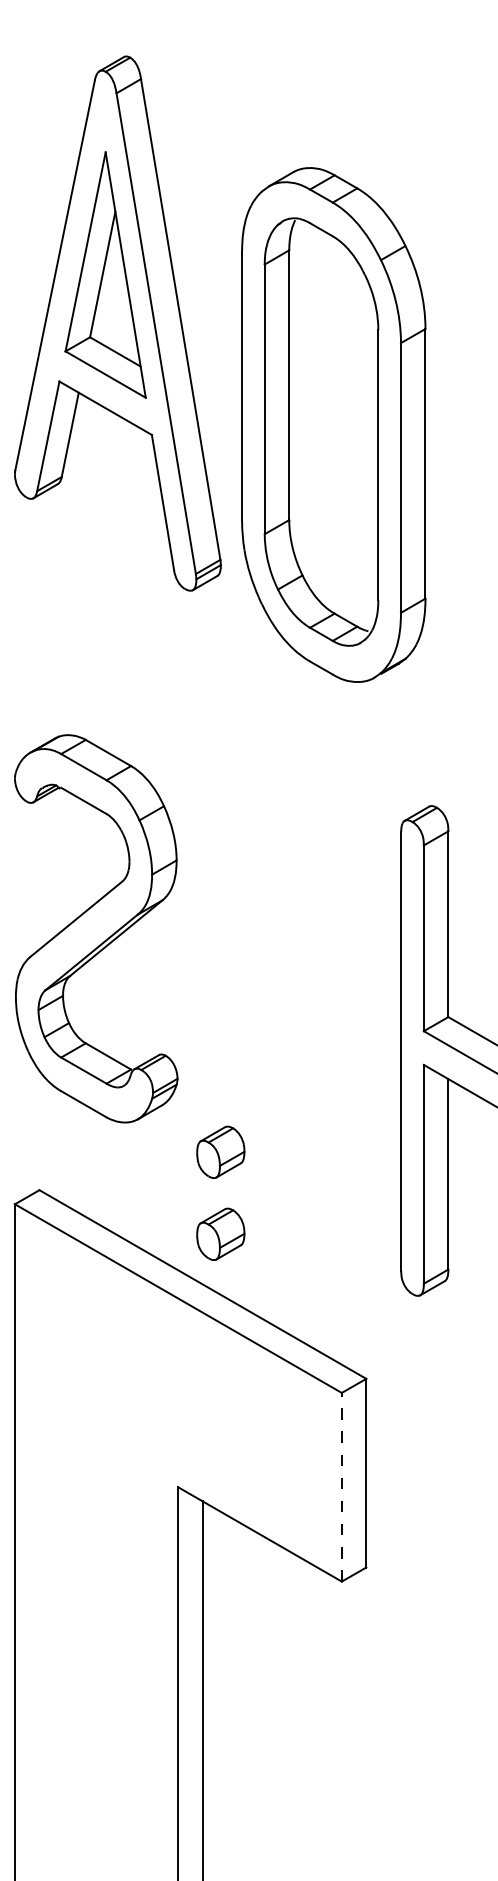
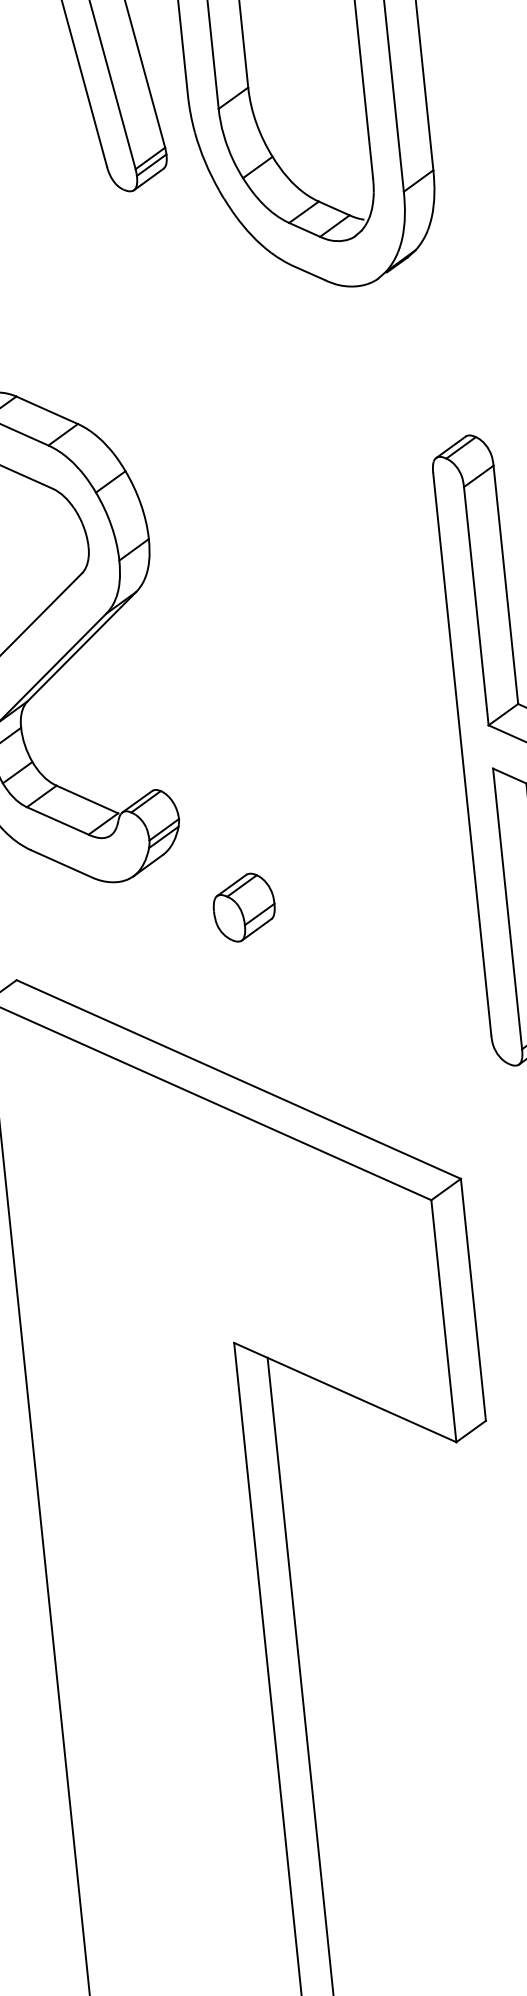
part: (220, 1233) -> (254, 1011), removed
line: (341, 1486) -> (443, 1320), dashed -> solid

